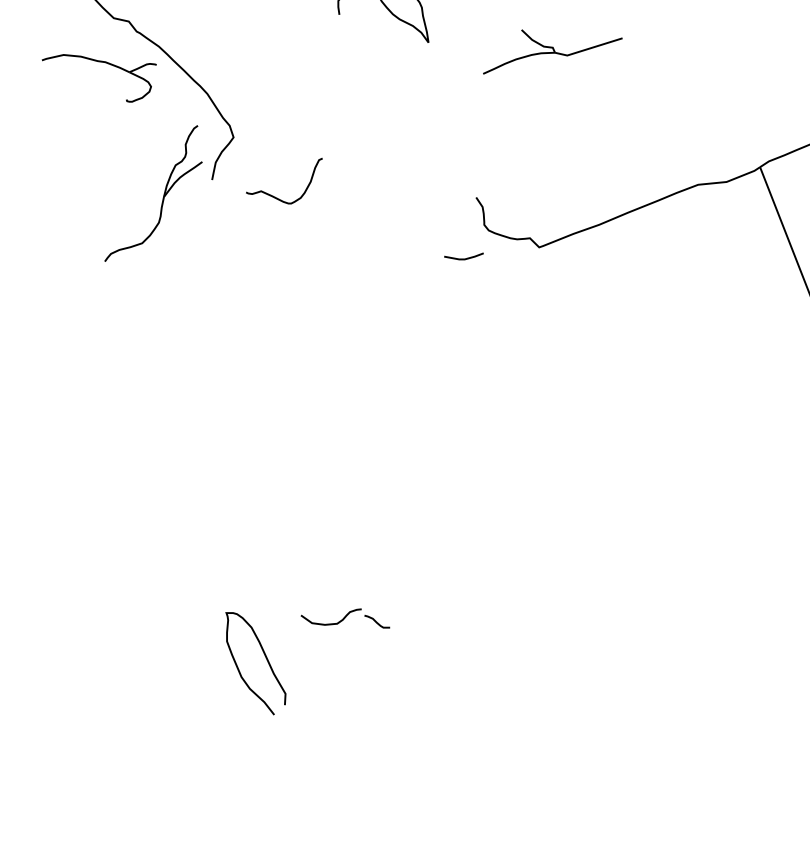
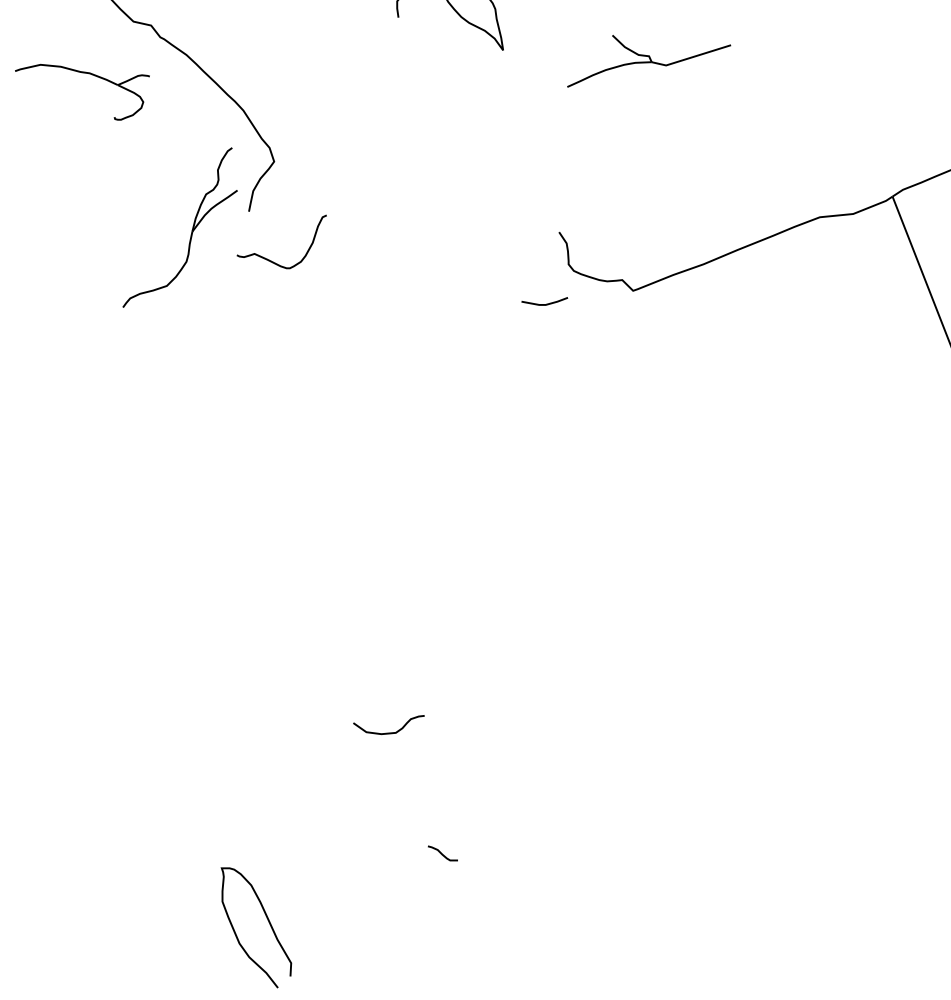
part: (99, 62) -> (82, 73), moved
curve: (275, 196) -> (271, 260), moved
curve: (376, 621) -> (442, 853), moved
curve: (266, 659) -> (268, 922), moved

